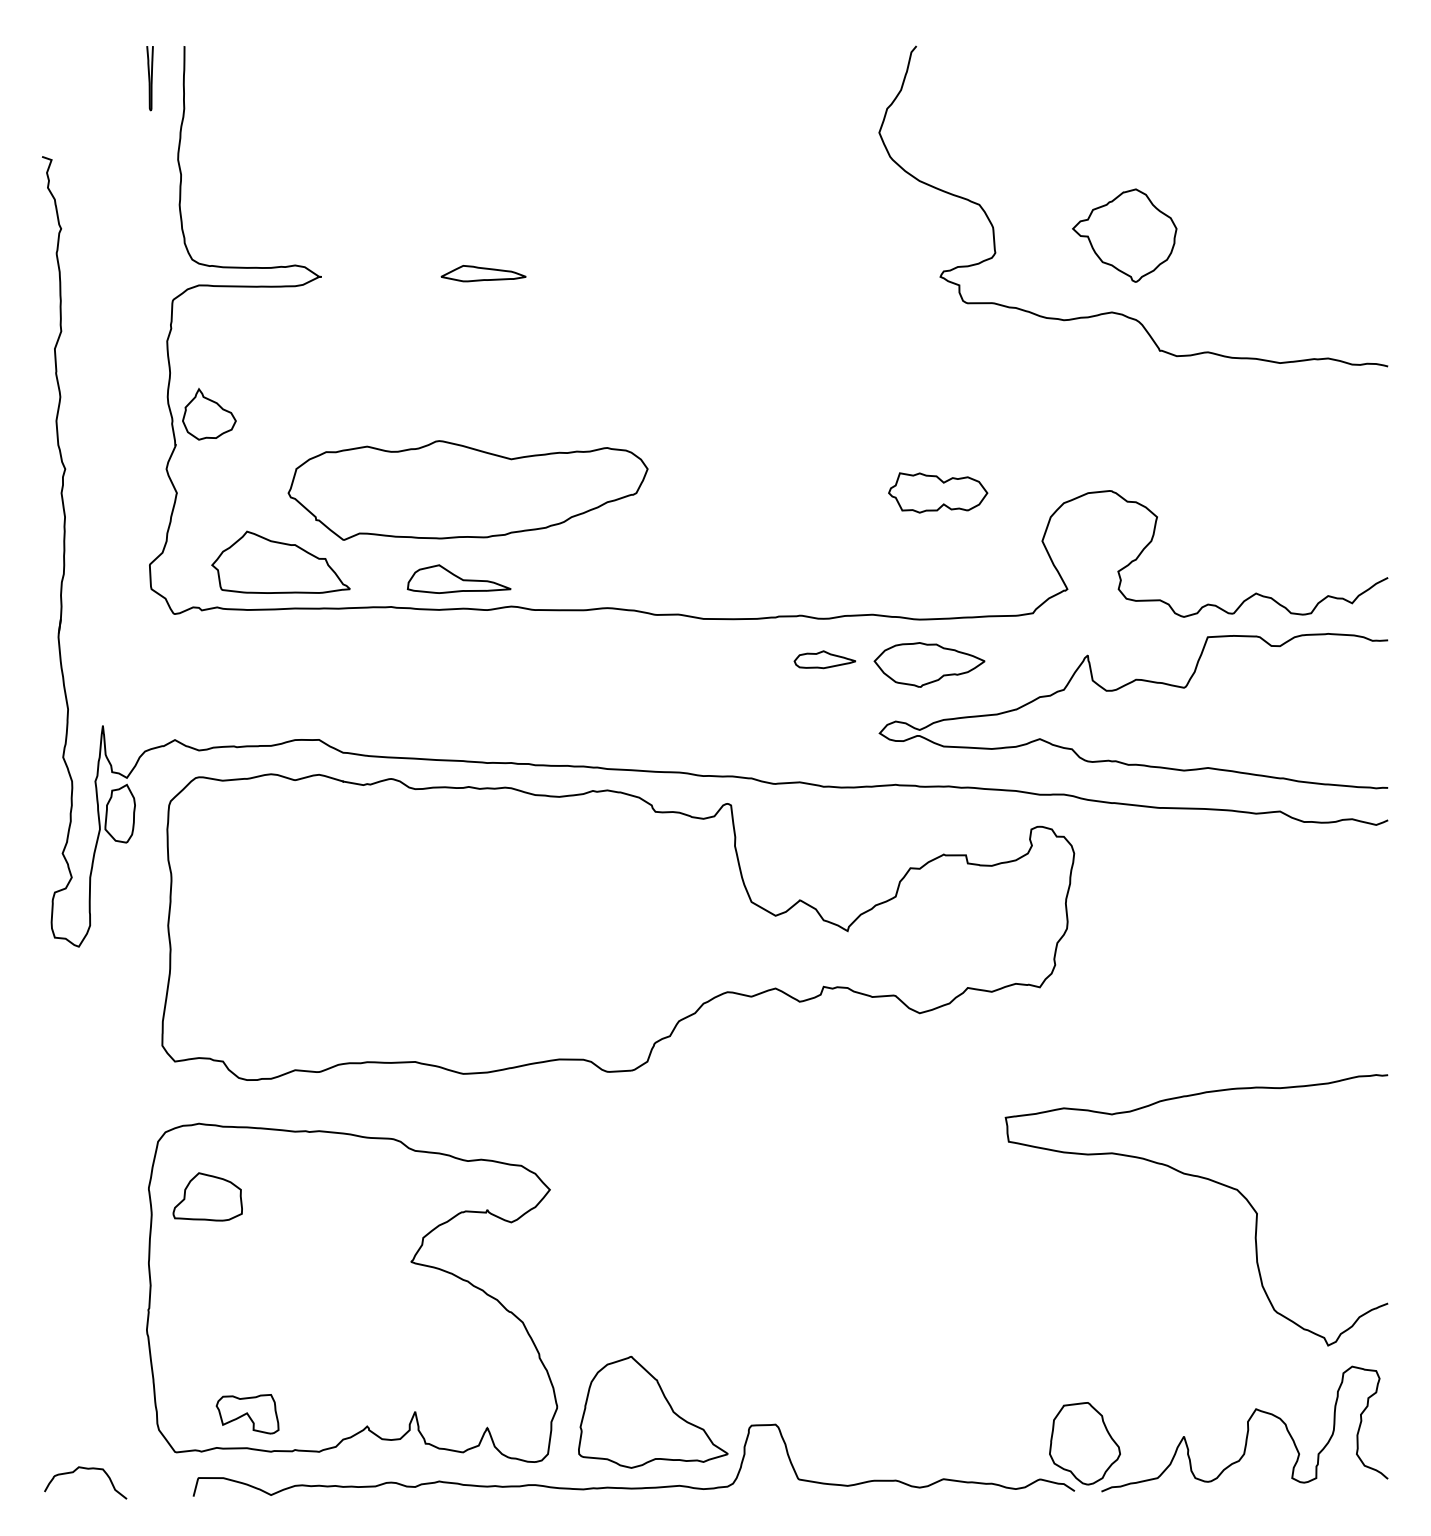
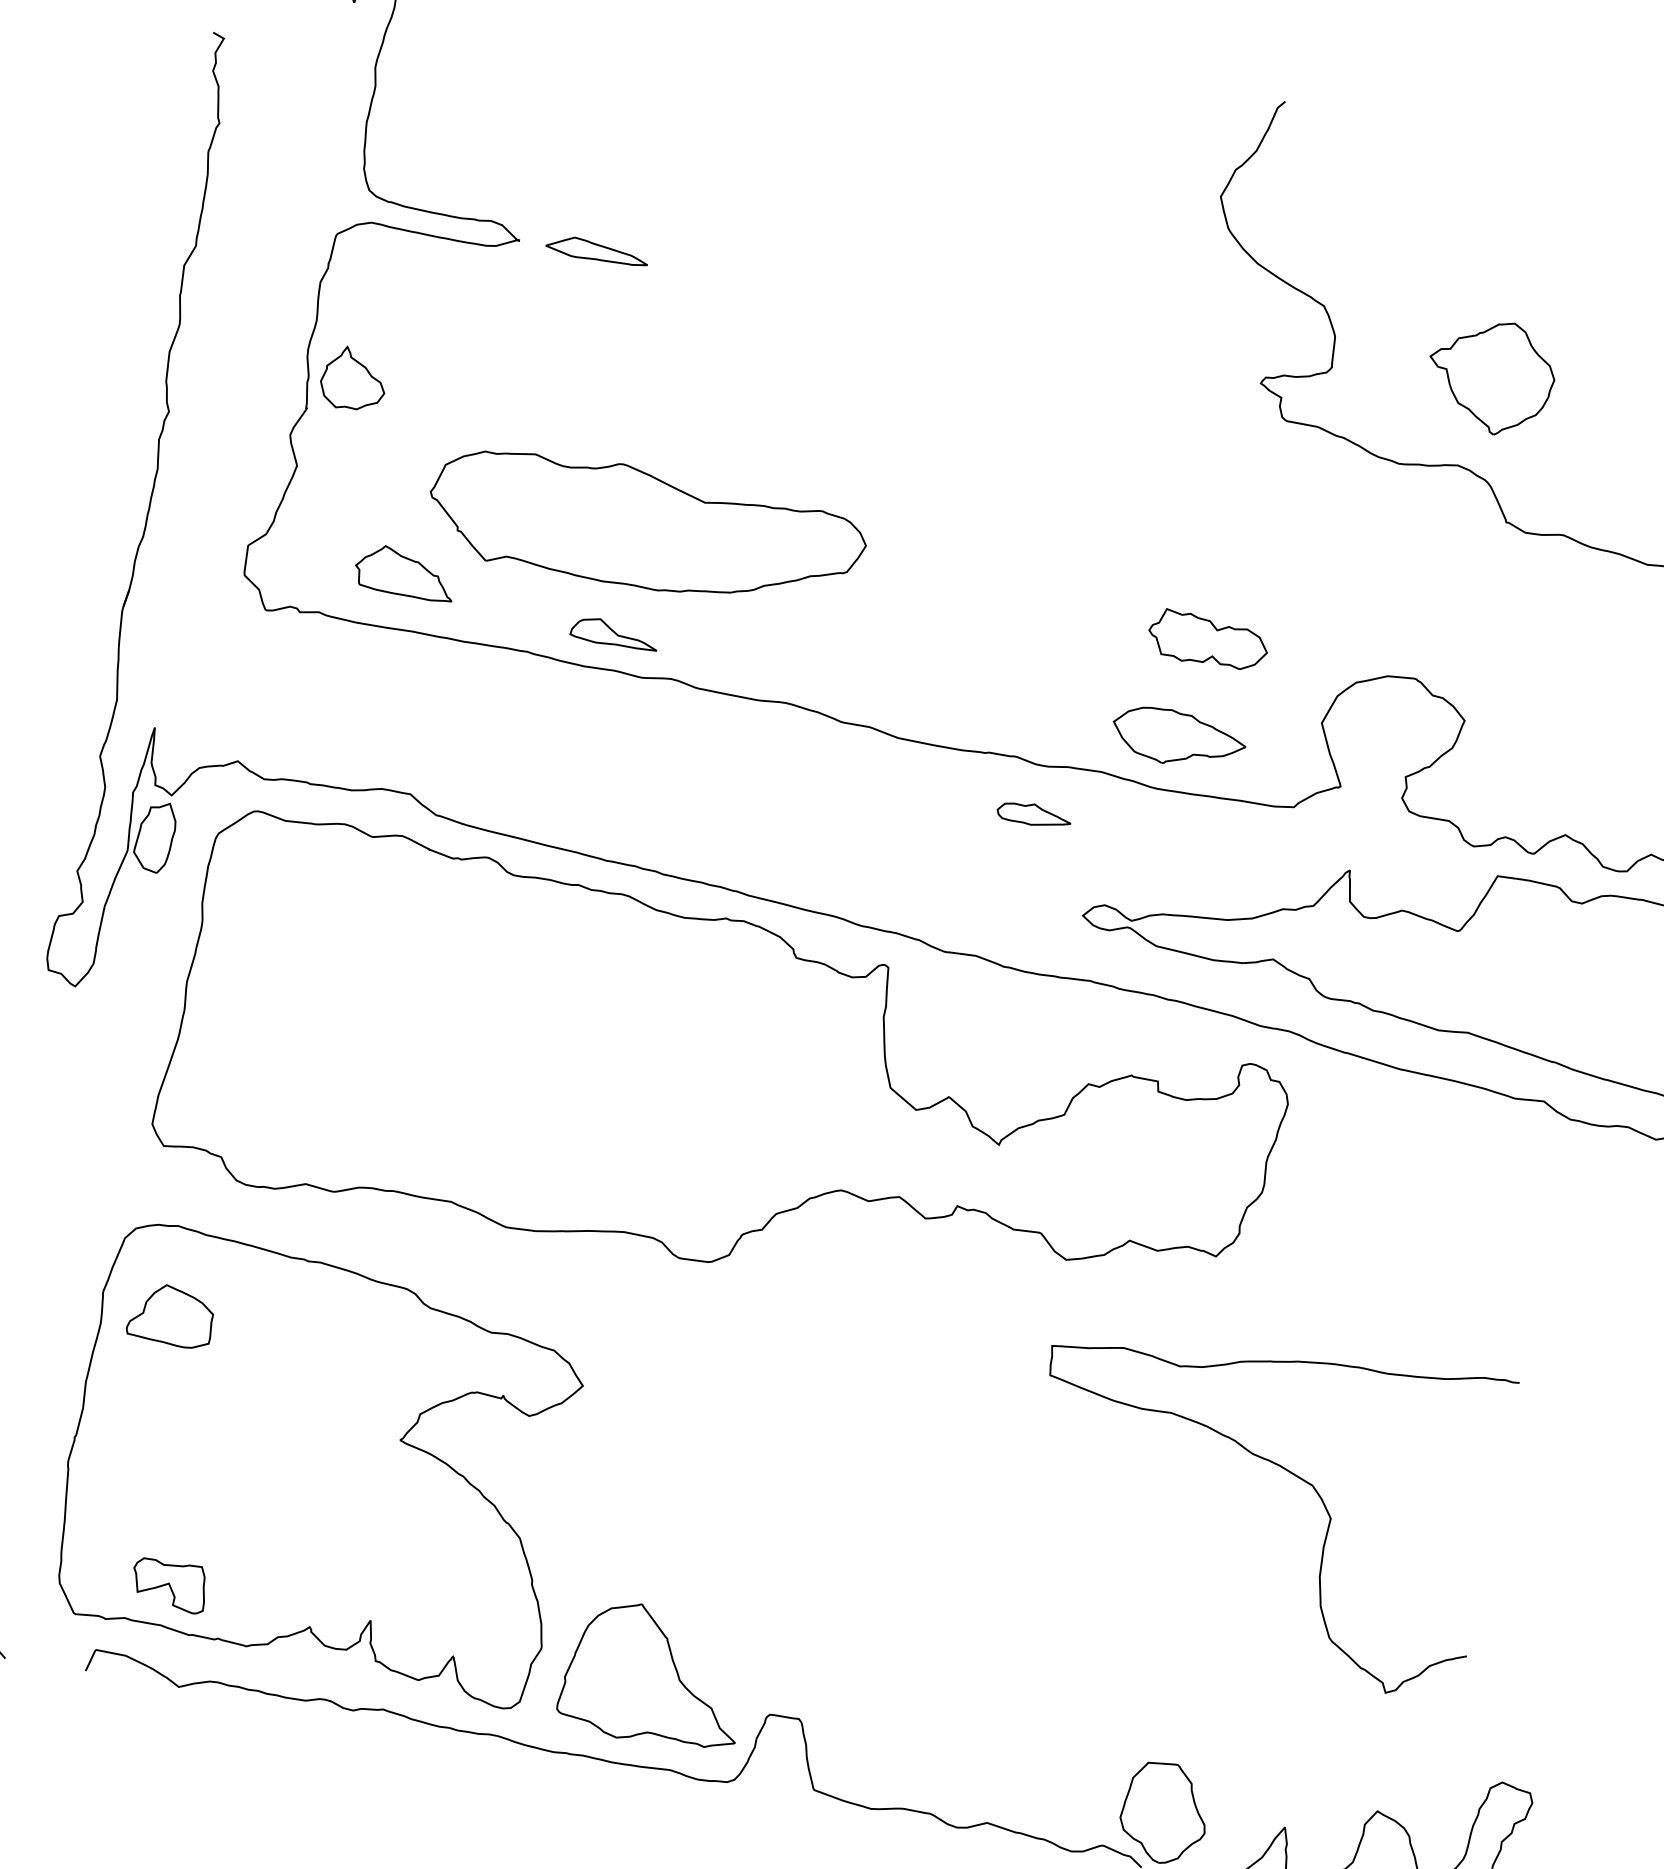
part: (483, 273) -> (597, 251), moved
part: (280, 561) -> (405, 571), size x0.6
part: (458, 578) -> (614, 633), size x0.7
part: (929, 664) -> (1178, 738), moved
curve: (1204, 1179) -> (1275, 1465), moved

